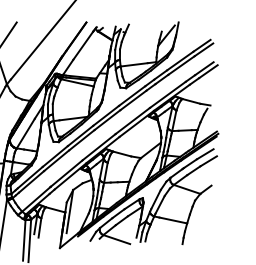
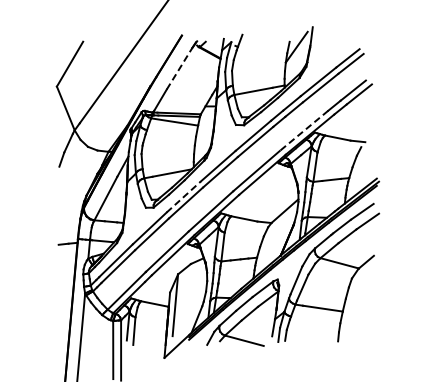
line: (83, 45) -> (179, 68), solid -> dashed
line: (168, 94) -> (304, 130), solid -> dashed
line: (81, 135) -> (184, 196), solid -> dashed

